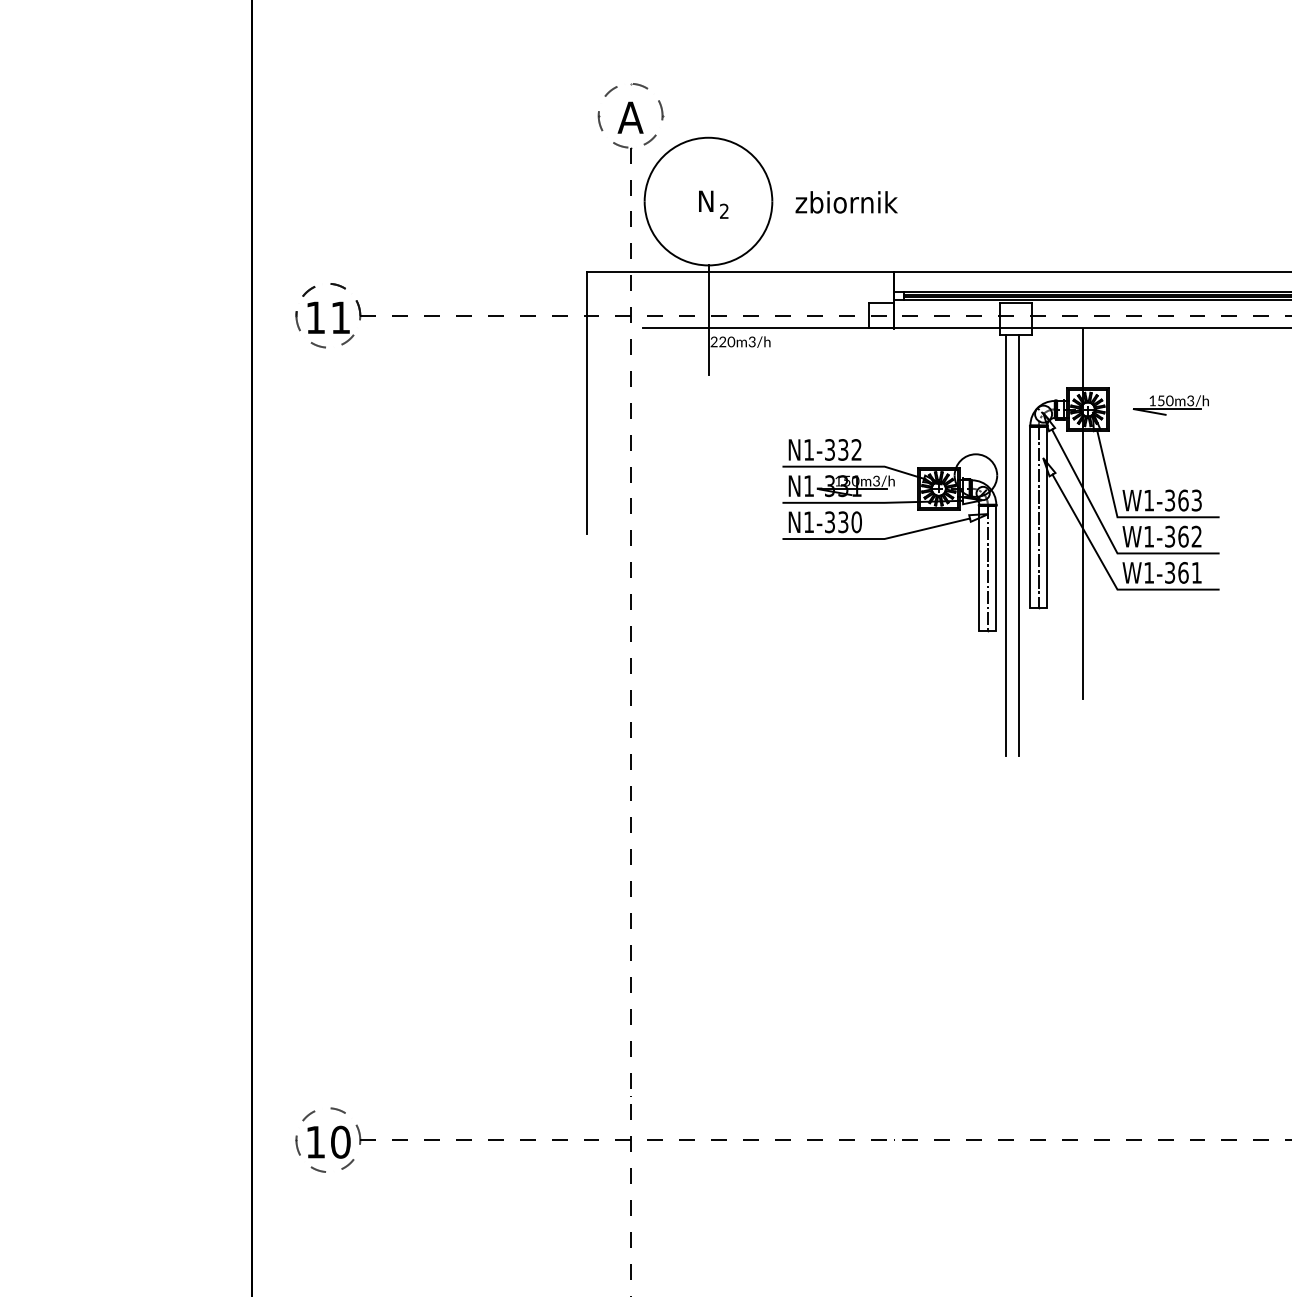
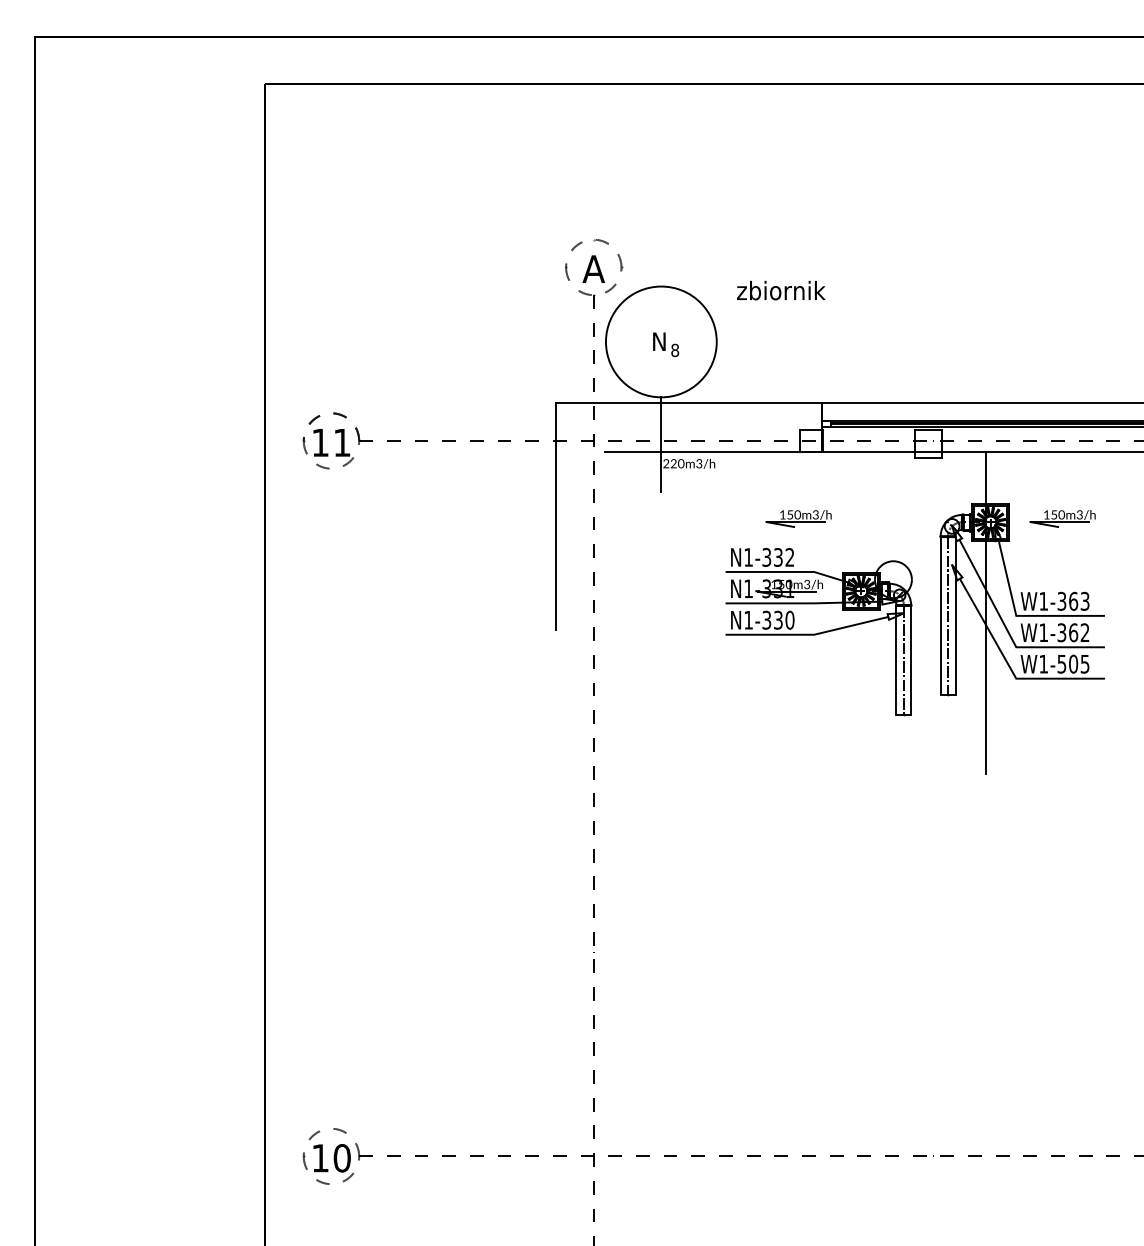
text: (846, 202) -> (781, 290), moved
text: (724, 211) -> (675, 350), 2 -> 8
part: (866, 405) -> (798, 518), added
line: (1005, 544) -> (919, 639), removed
line: (1018, 544) -> (930, 639), removed
text: (1183, 572) -> (1073, 663), W1-361 -> W1-505

